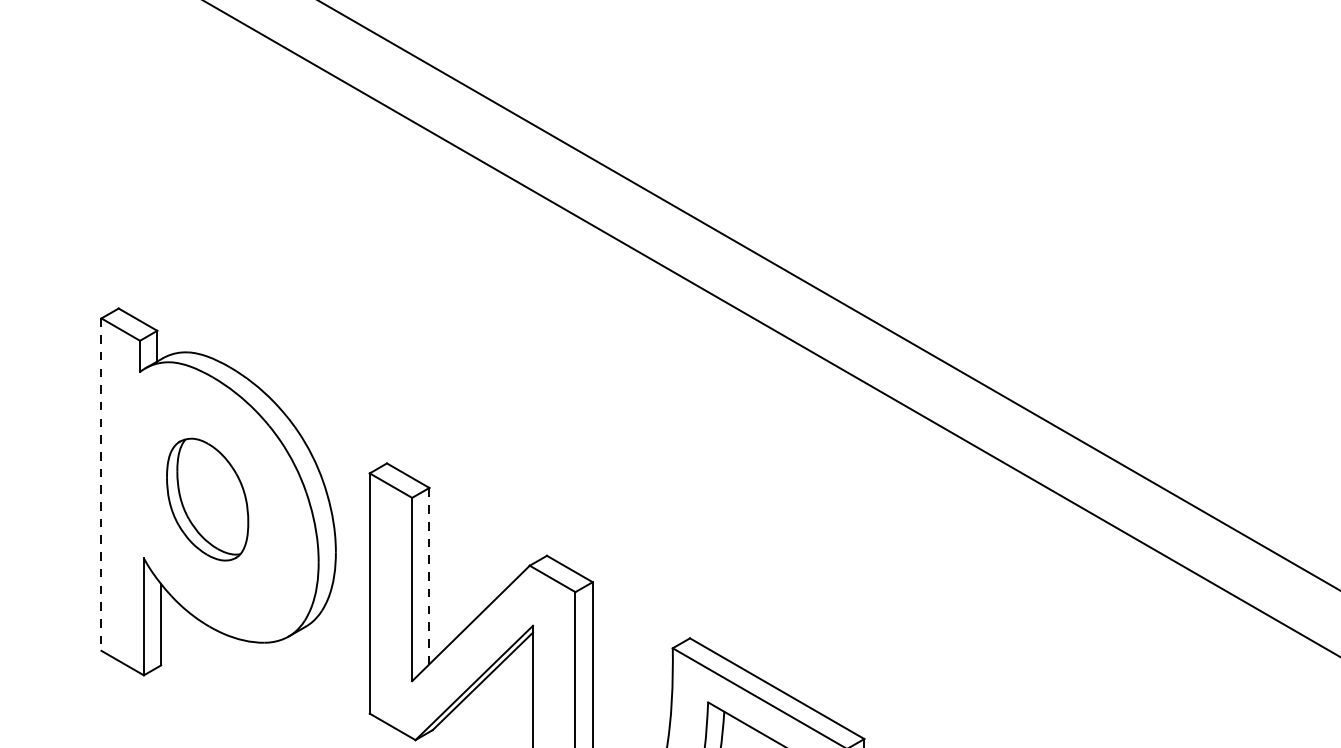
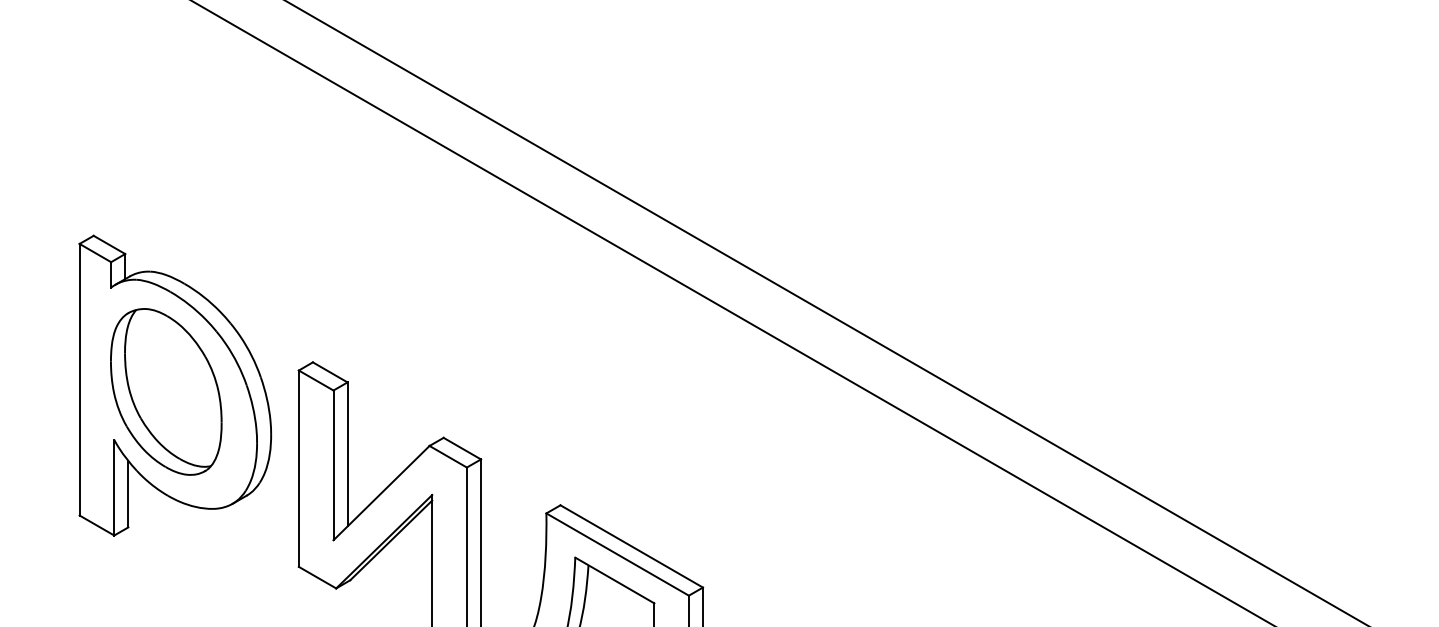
line: (101, 484) -> (79, 379), dashed -> solid
part: (207, 499) -> (166, 391), size x1.67
line: (429, 574) -> (347, 453), dashed -> solid

